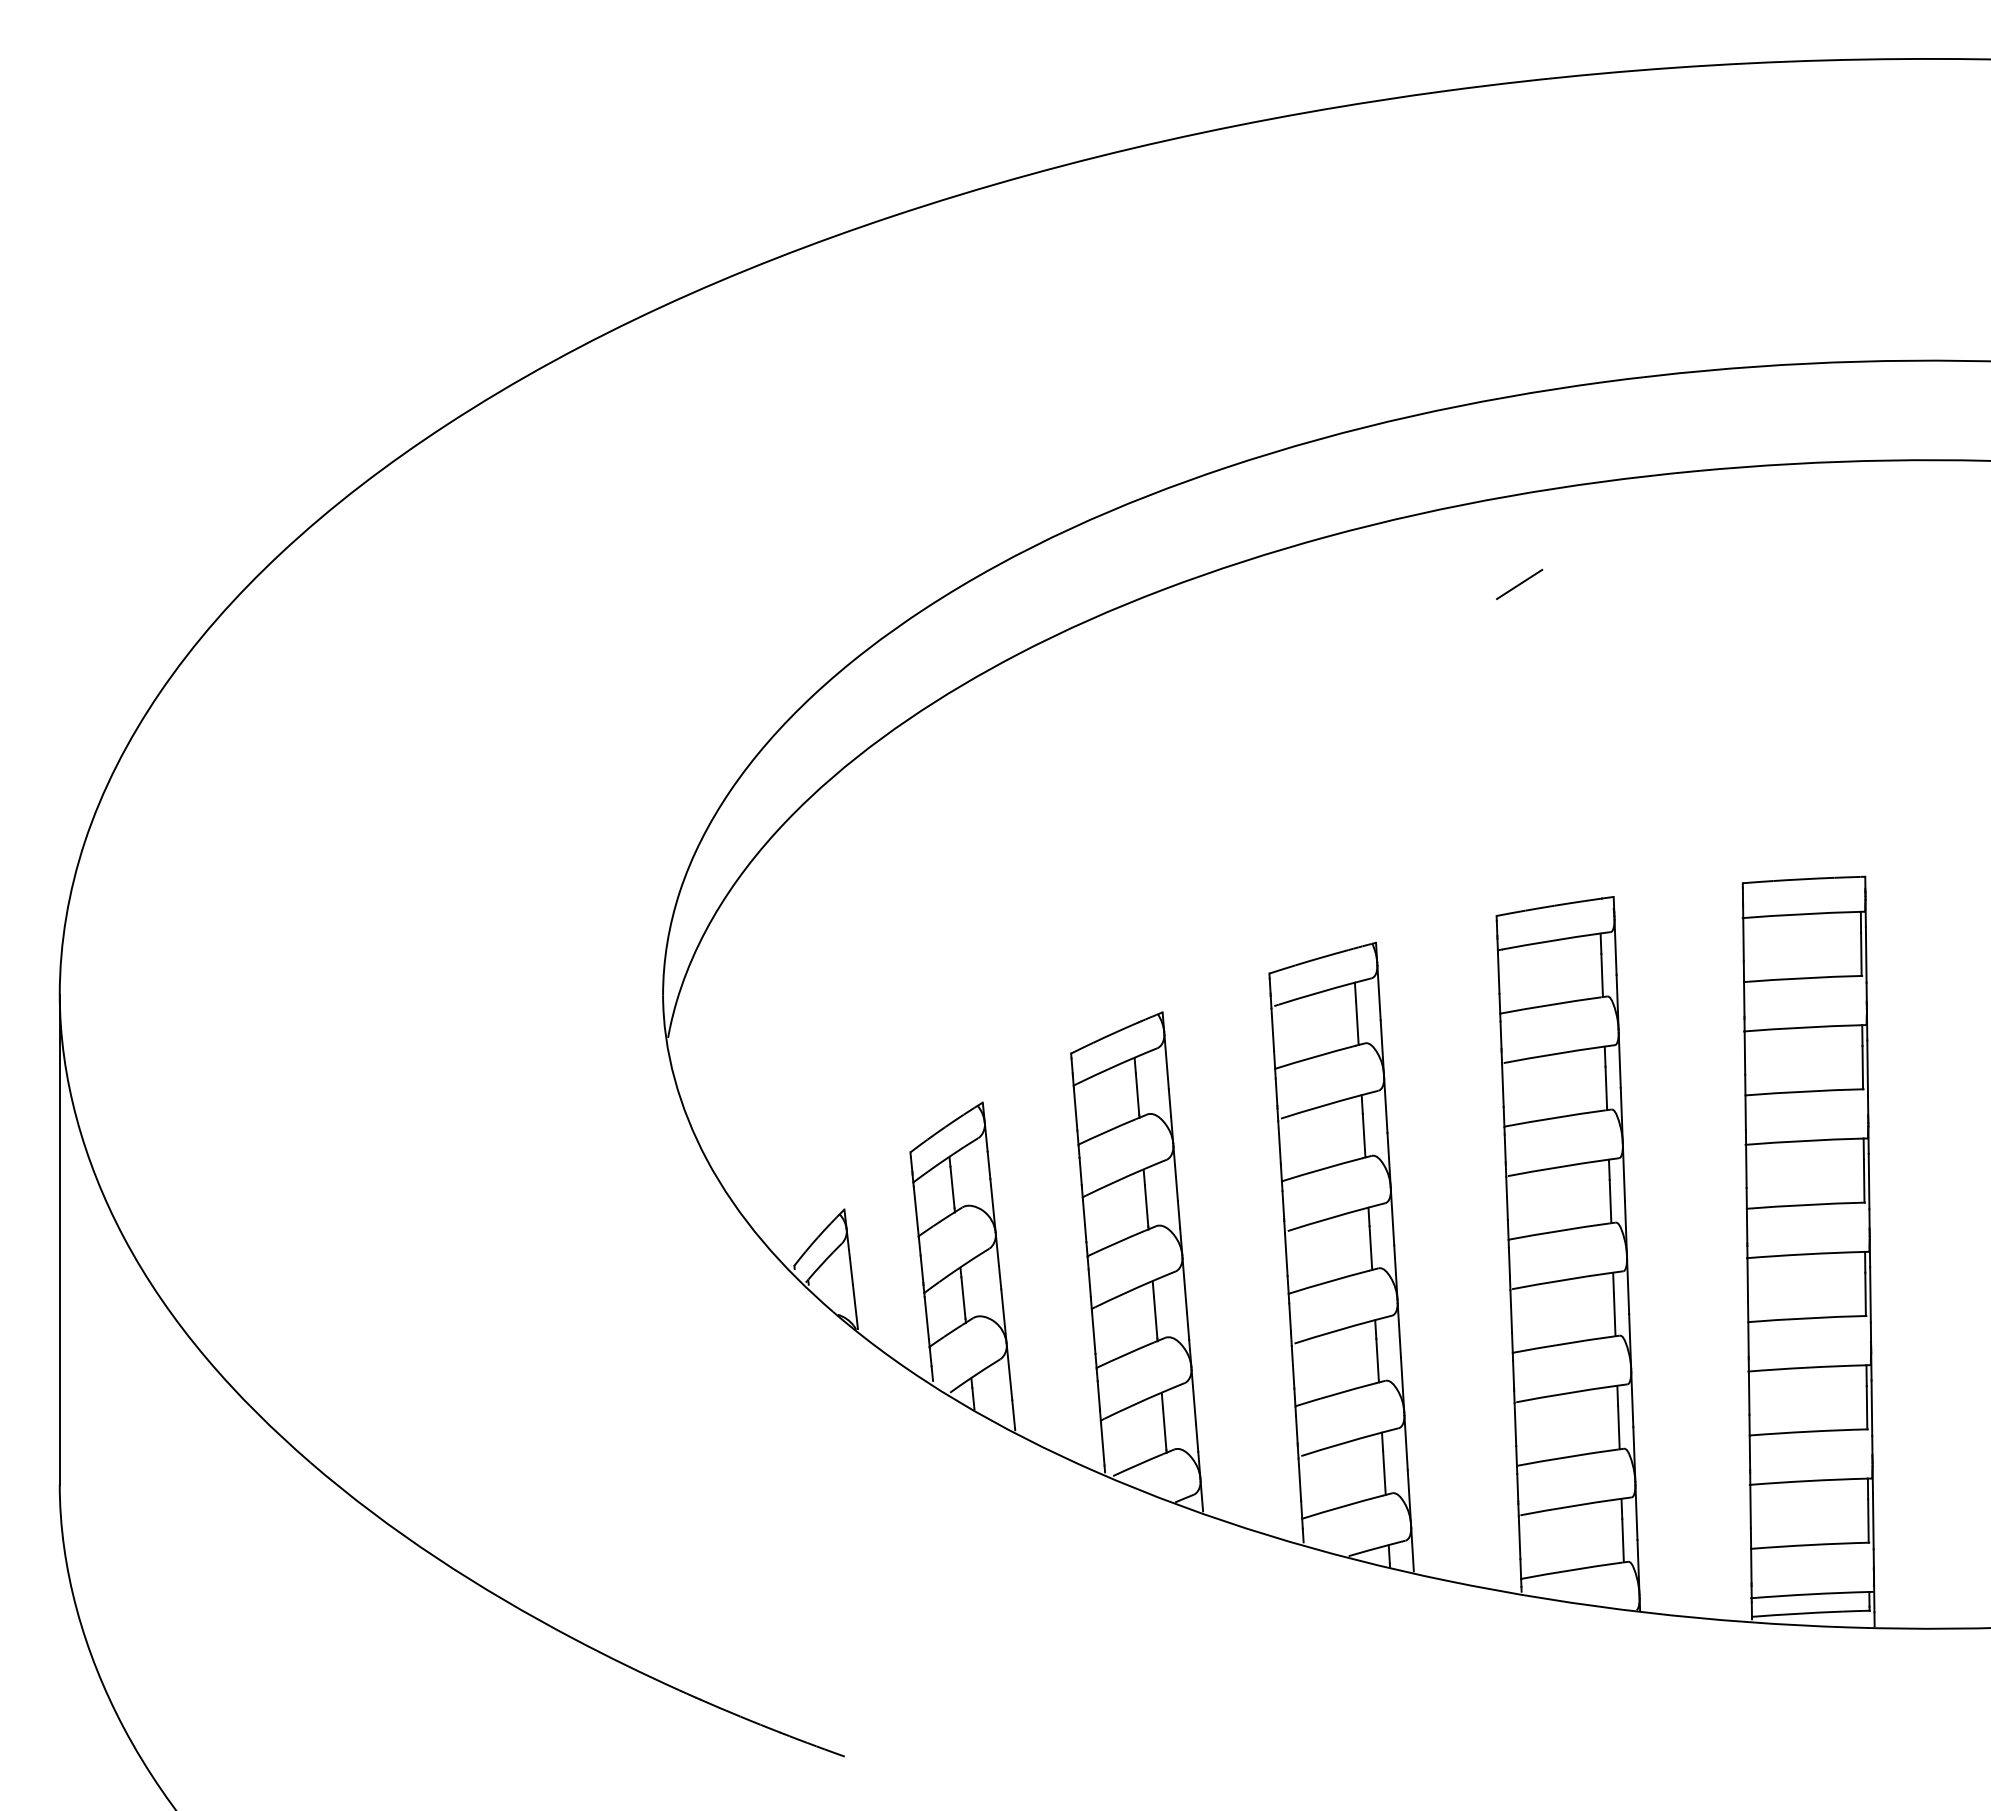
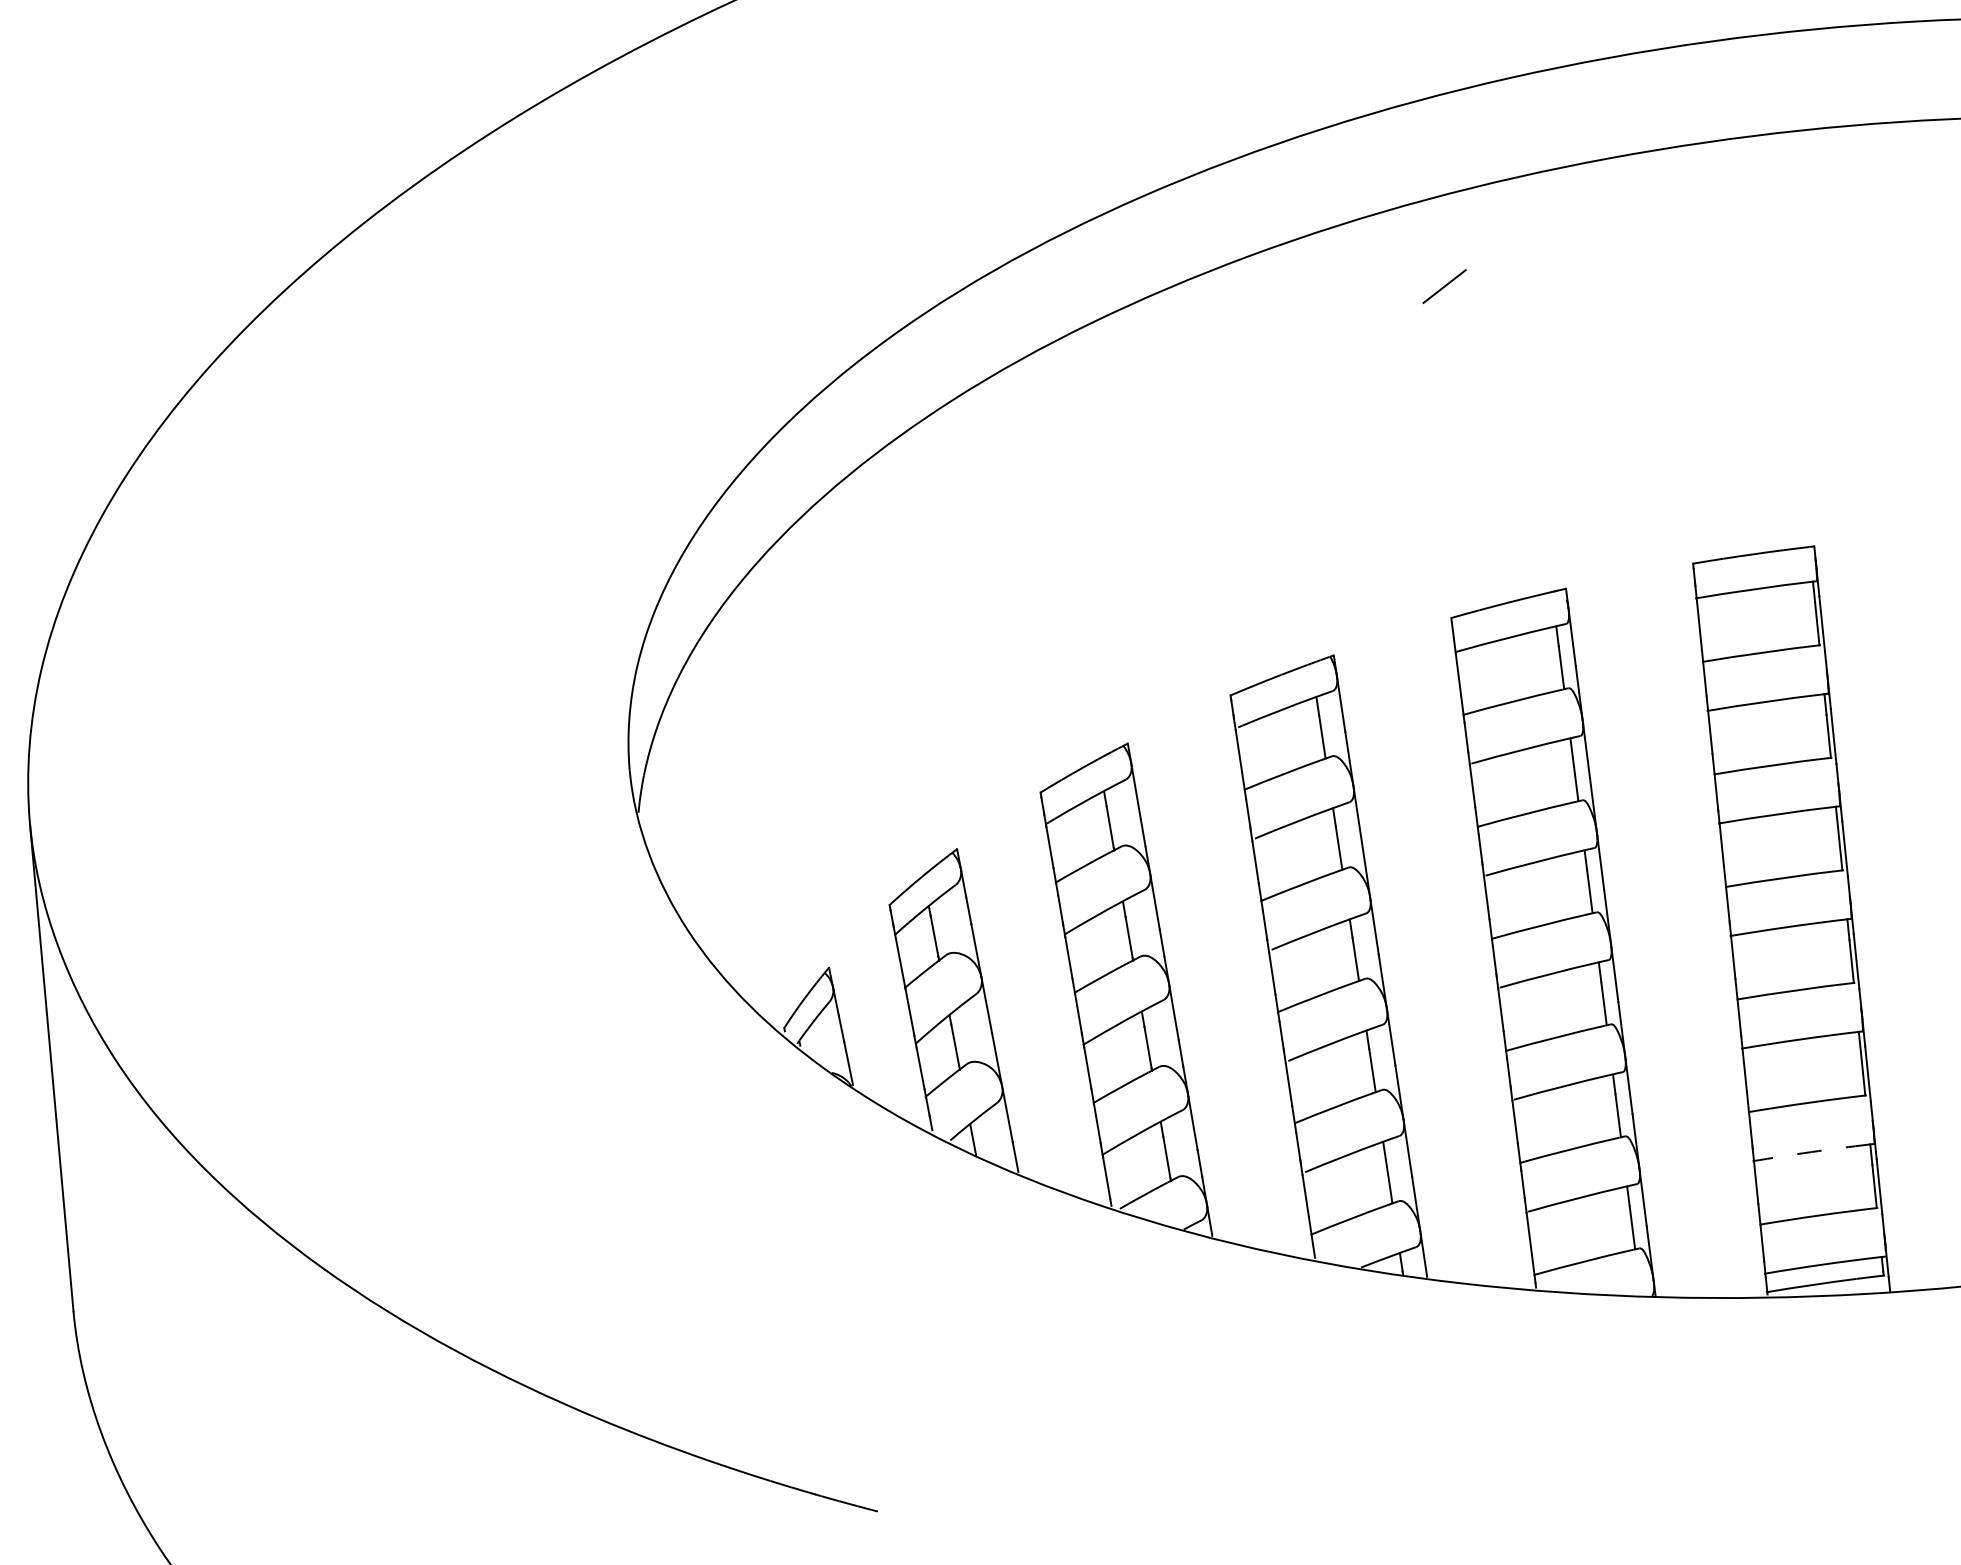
arc: (1808, 1481) -> (1811, 1152), solid -> dashed

